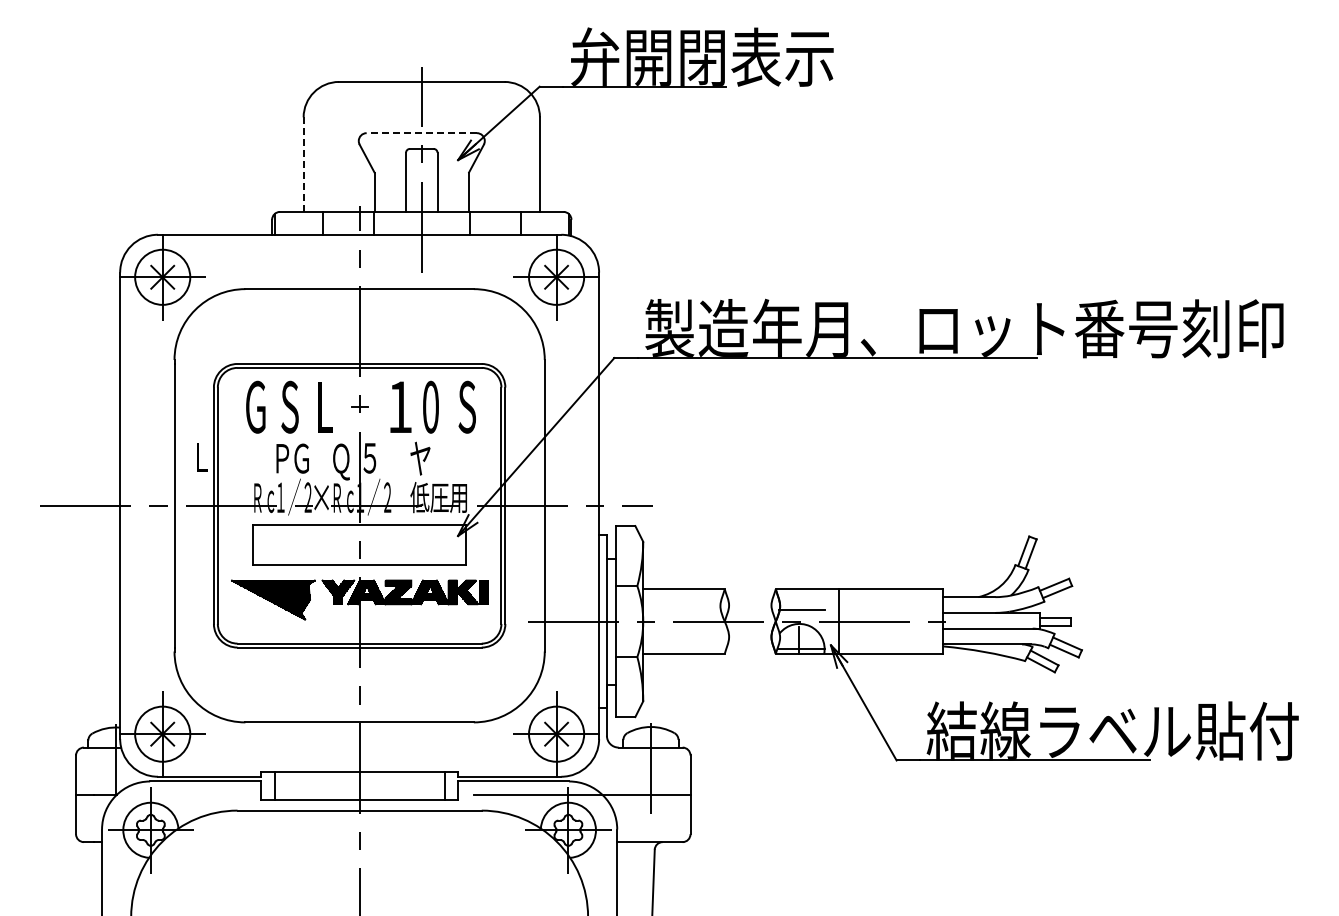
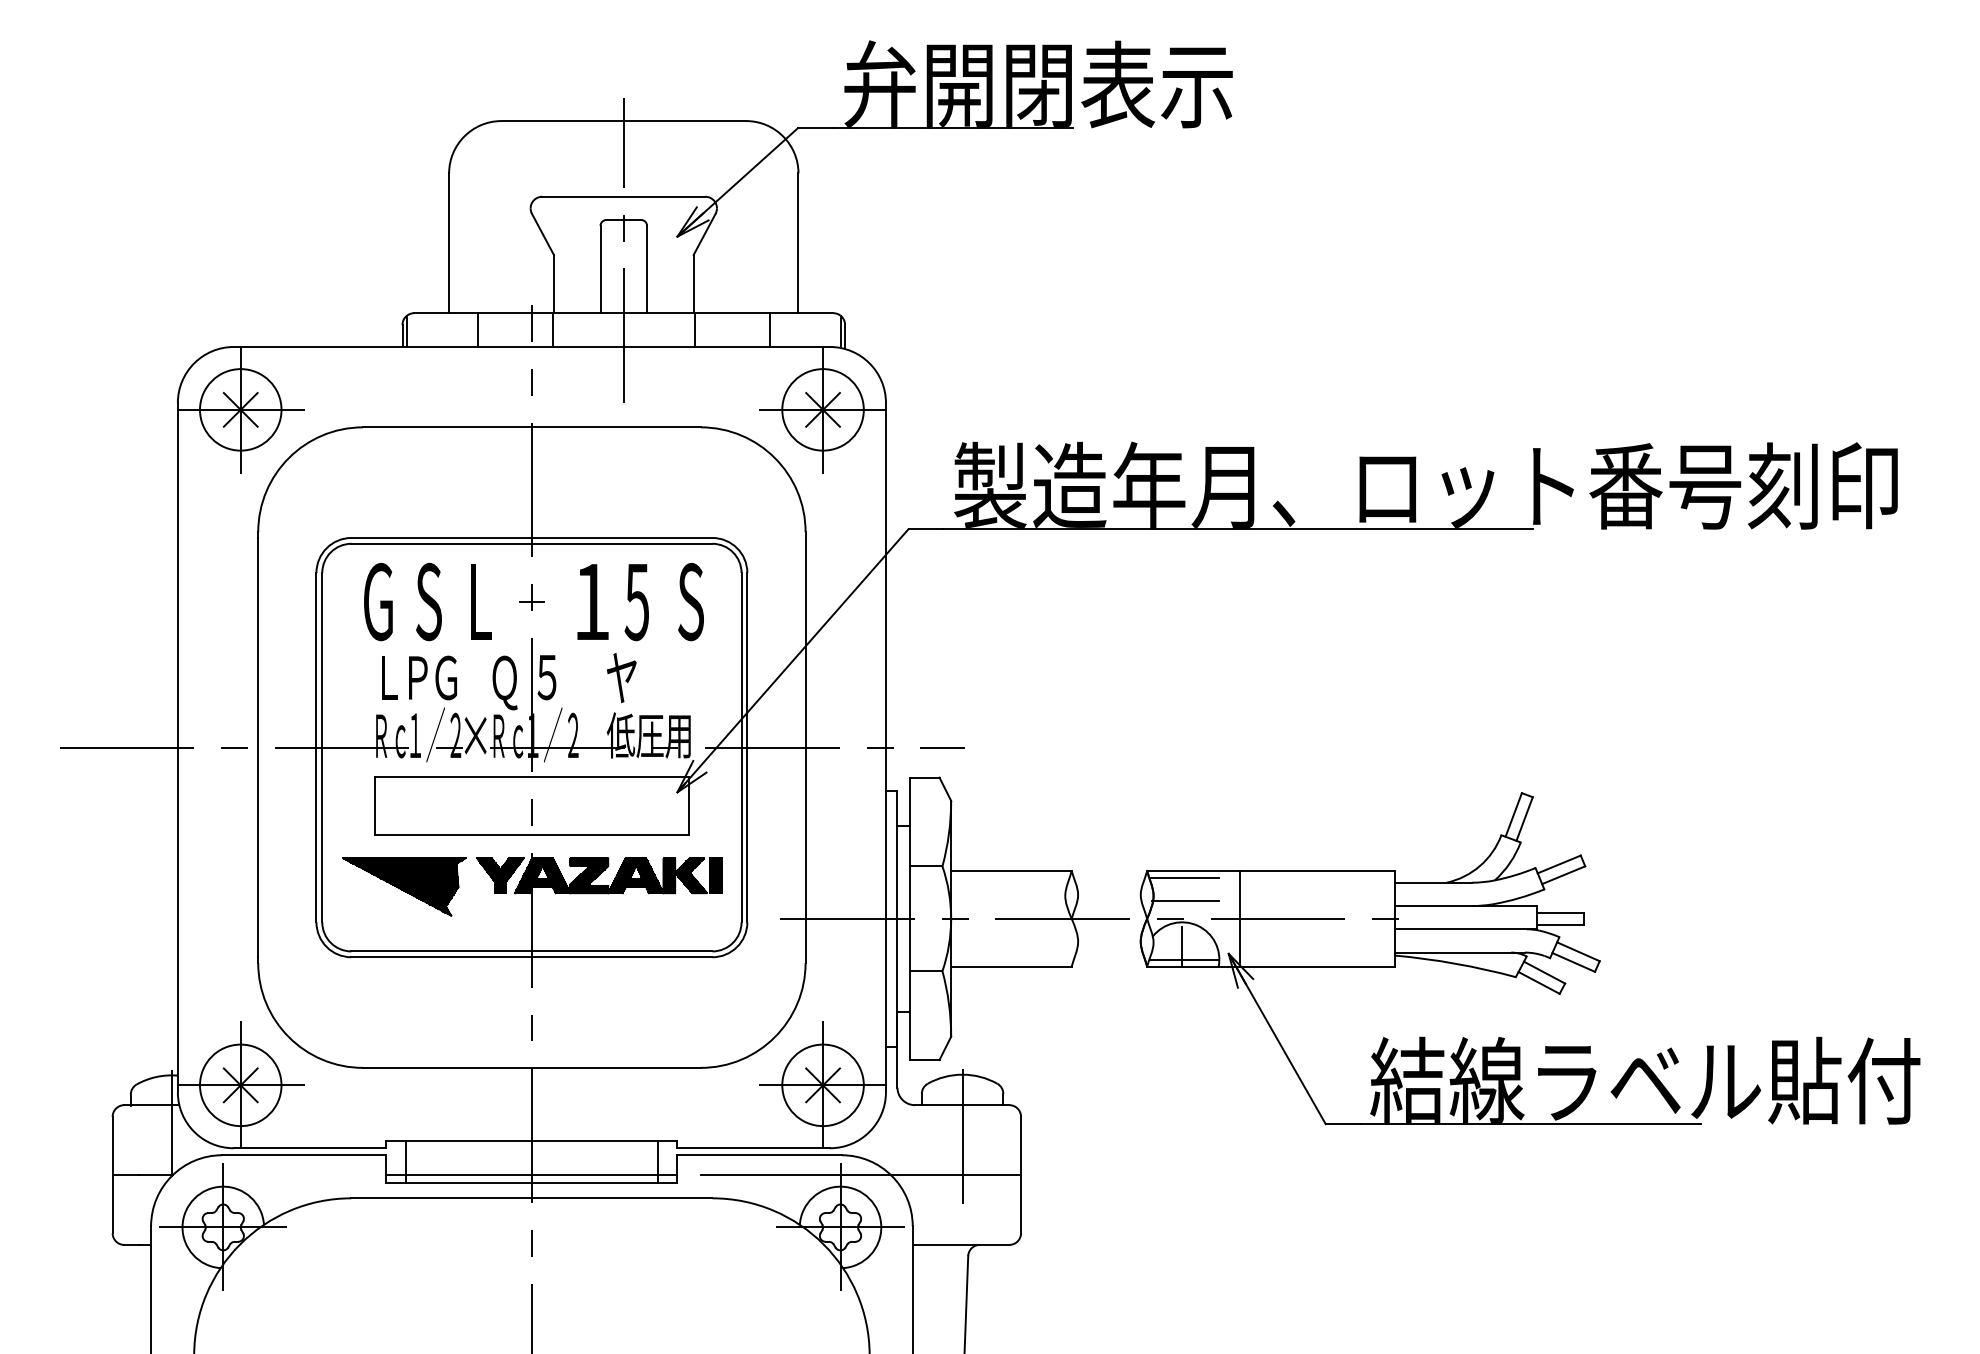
line: (421, 133) -> (623, 197), dashed -> solid
line: (303, 165) -> (448, 244), dashed -> solid
text: (430, 406) -> (636, 600), 0 -> 5
text: (202, 457) -> (389, 677), moved
line: (800, 594) -> (1183, 878), added
line: (359, 794) -> (531, 1174), added

